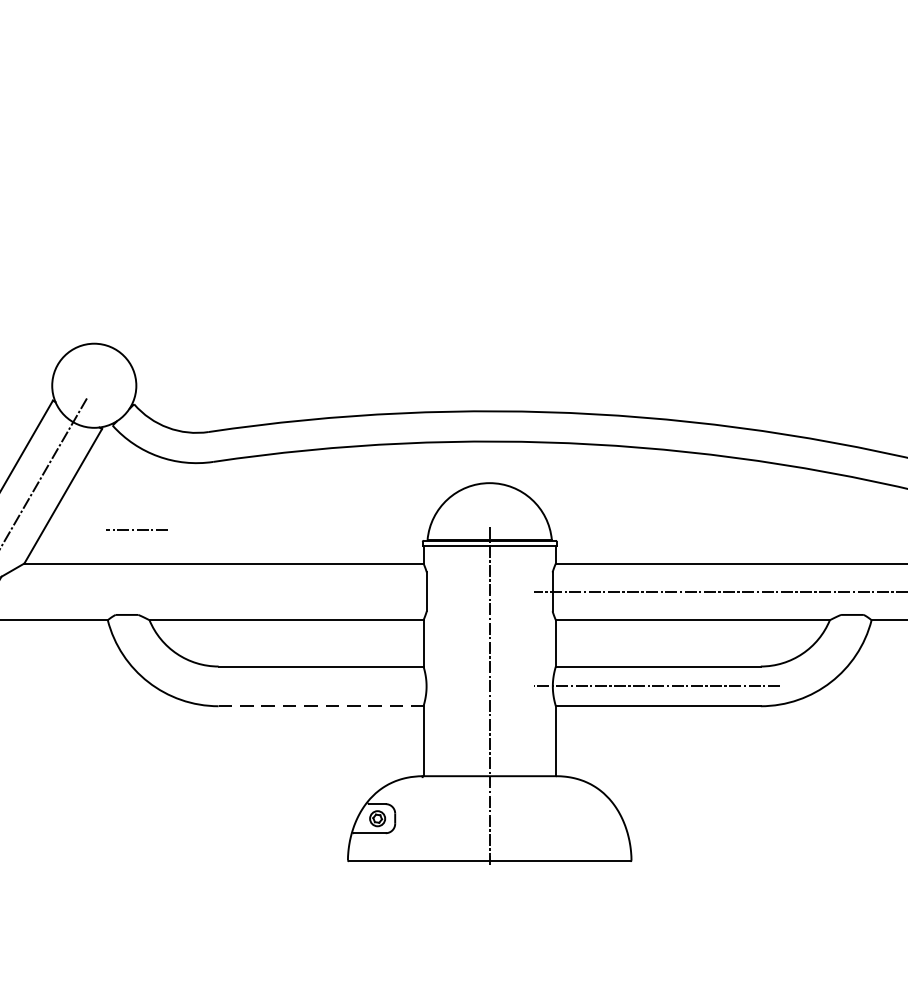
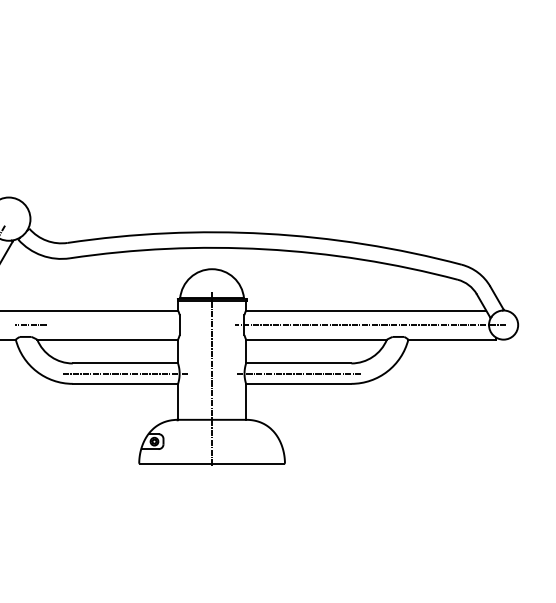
line: (138, 528) -> (31, 324), moved
line: (323, 686) -> (126, 373), added
line: (321, 705) -> (125, 383), dashed -> solid

